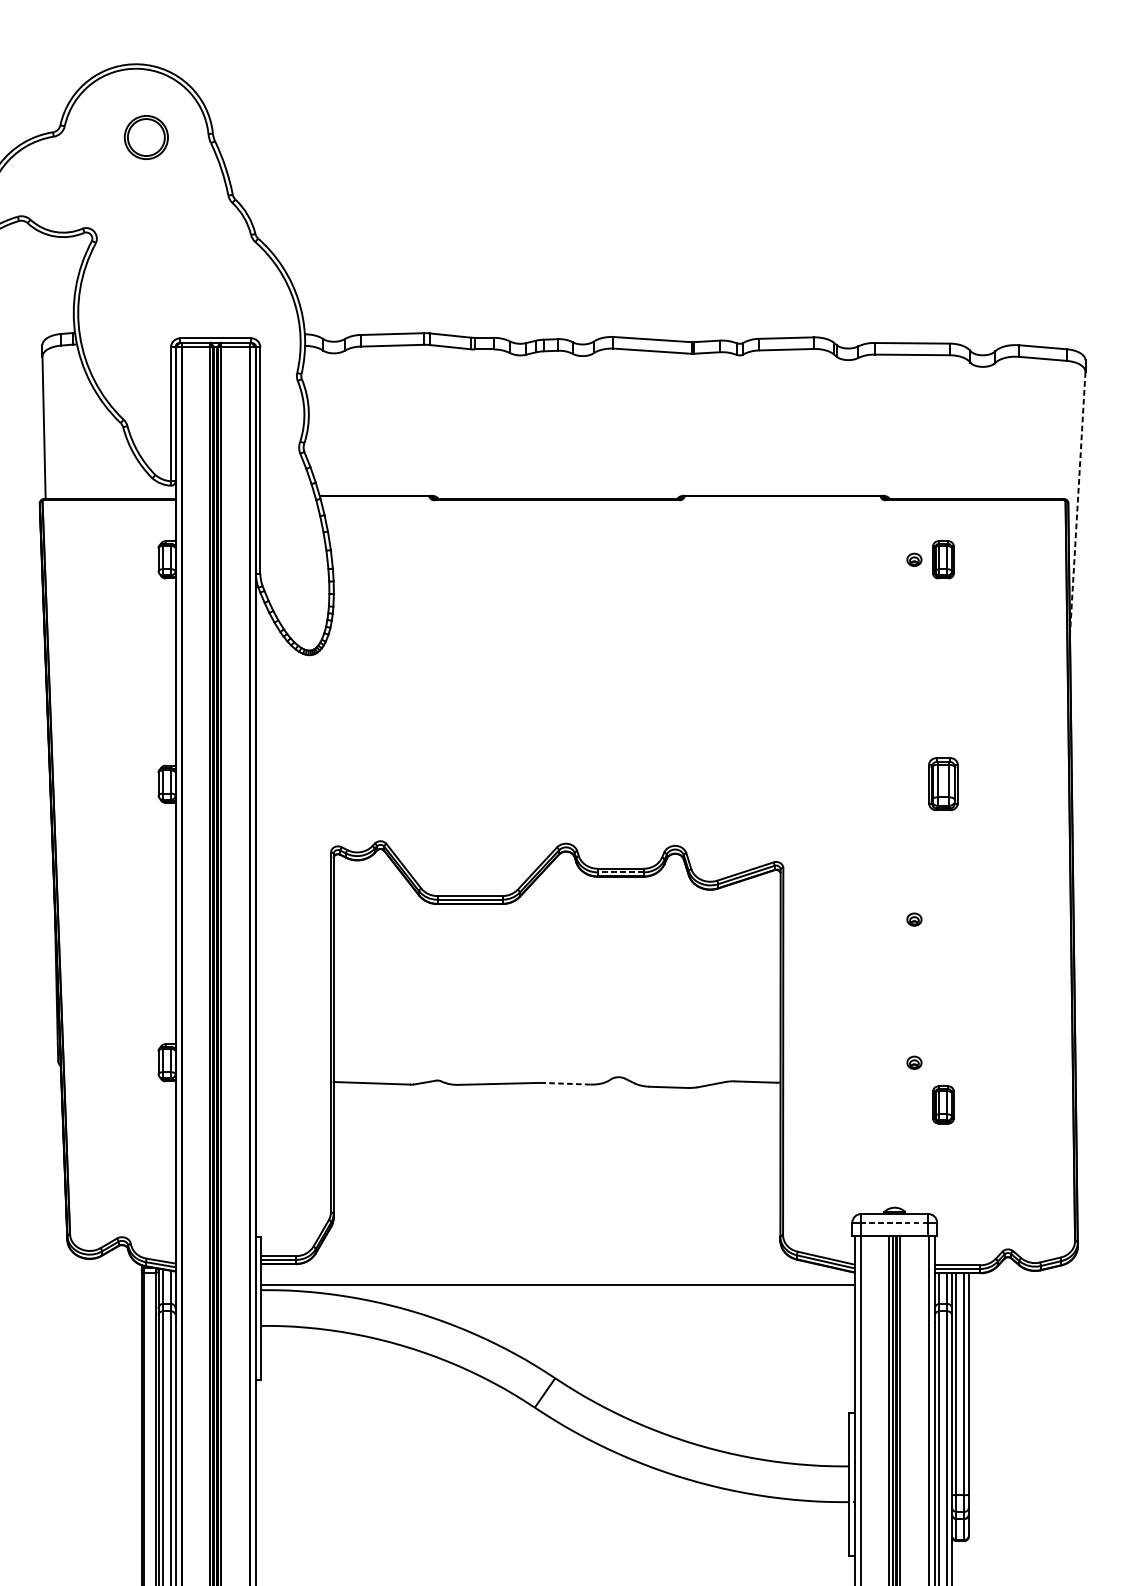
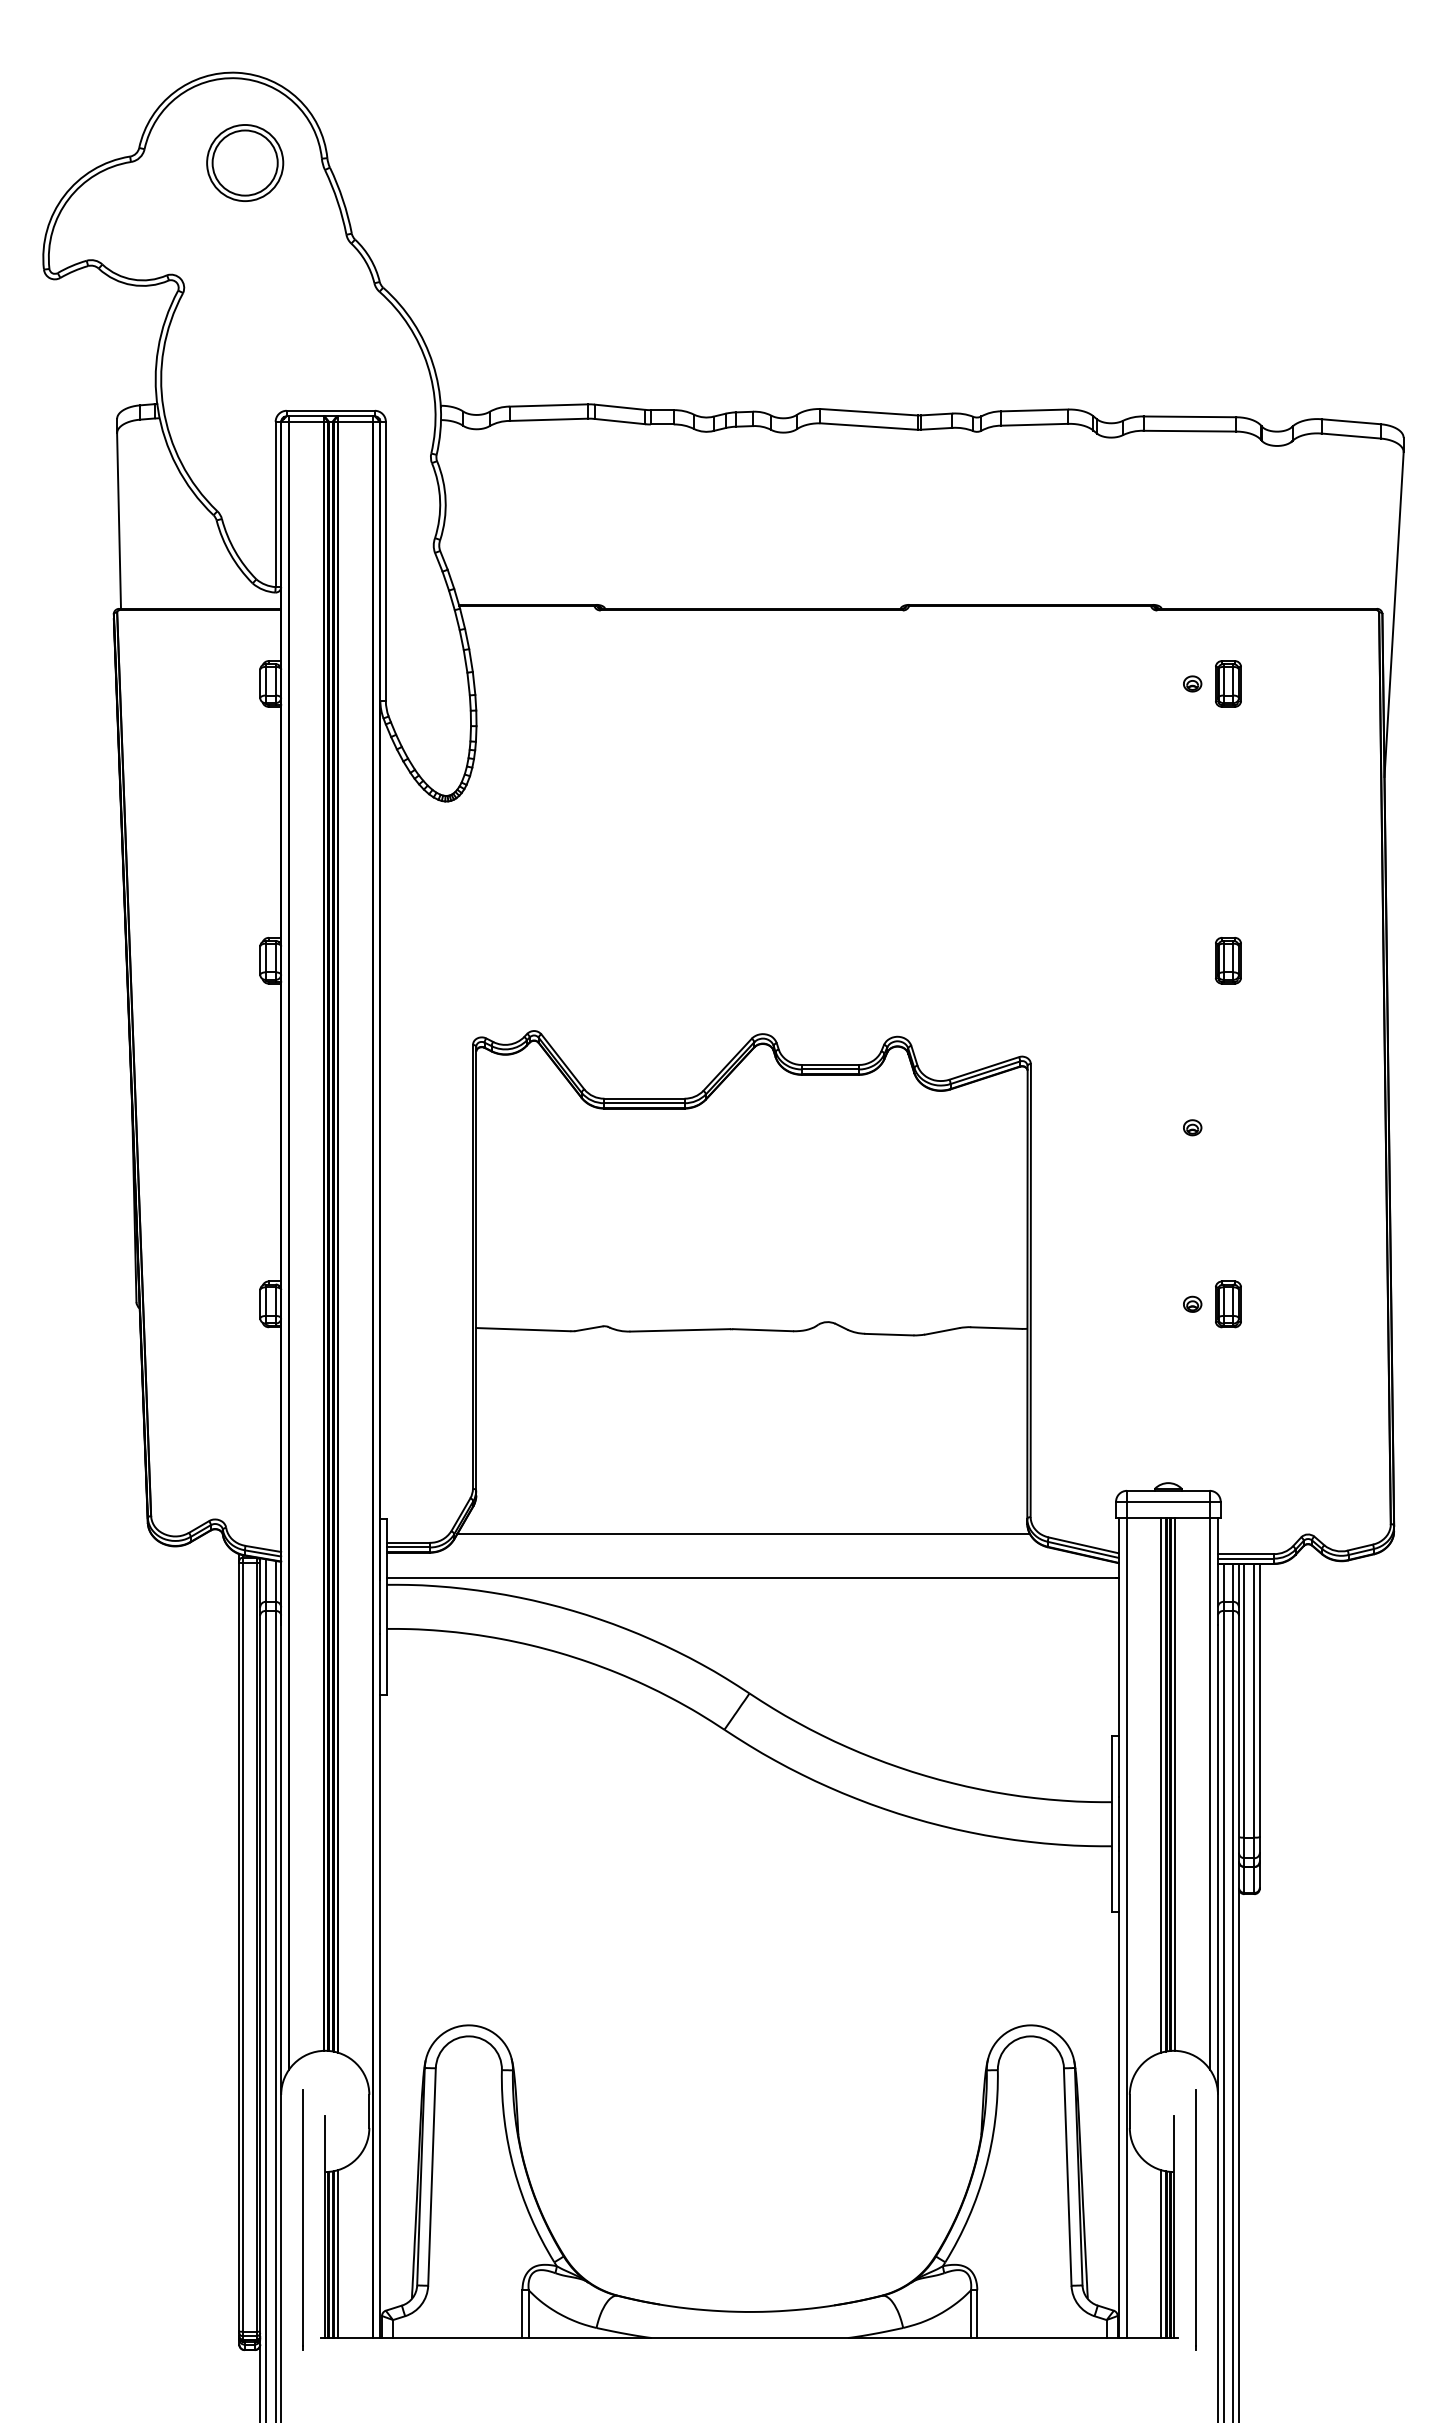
part: (146, 137) -> (245, 162), size x1.43
line: (1078, 503) -> (1394, 614), dashed -> solid
part: (943, 784) -> (1228, 960), size x0.71
line: (620, 872) -> (829, 1069), dashed -> solid
line: (566, 1084) -> (763, 1330), dashed -> solid
part: (943, 1105) -> (1228, 1304), moved
line: (894, 1222) -> (1167, 1501), dashed -> solid
line: (550, 1249) -> (743, 1534), added

